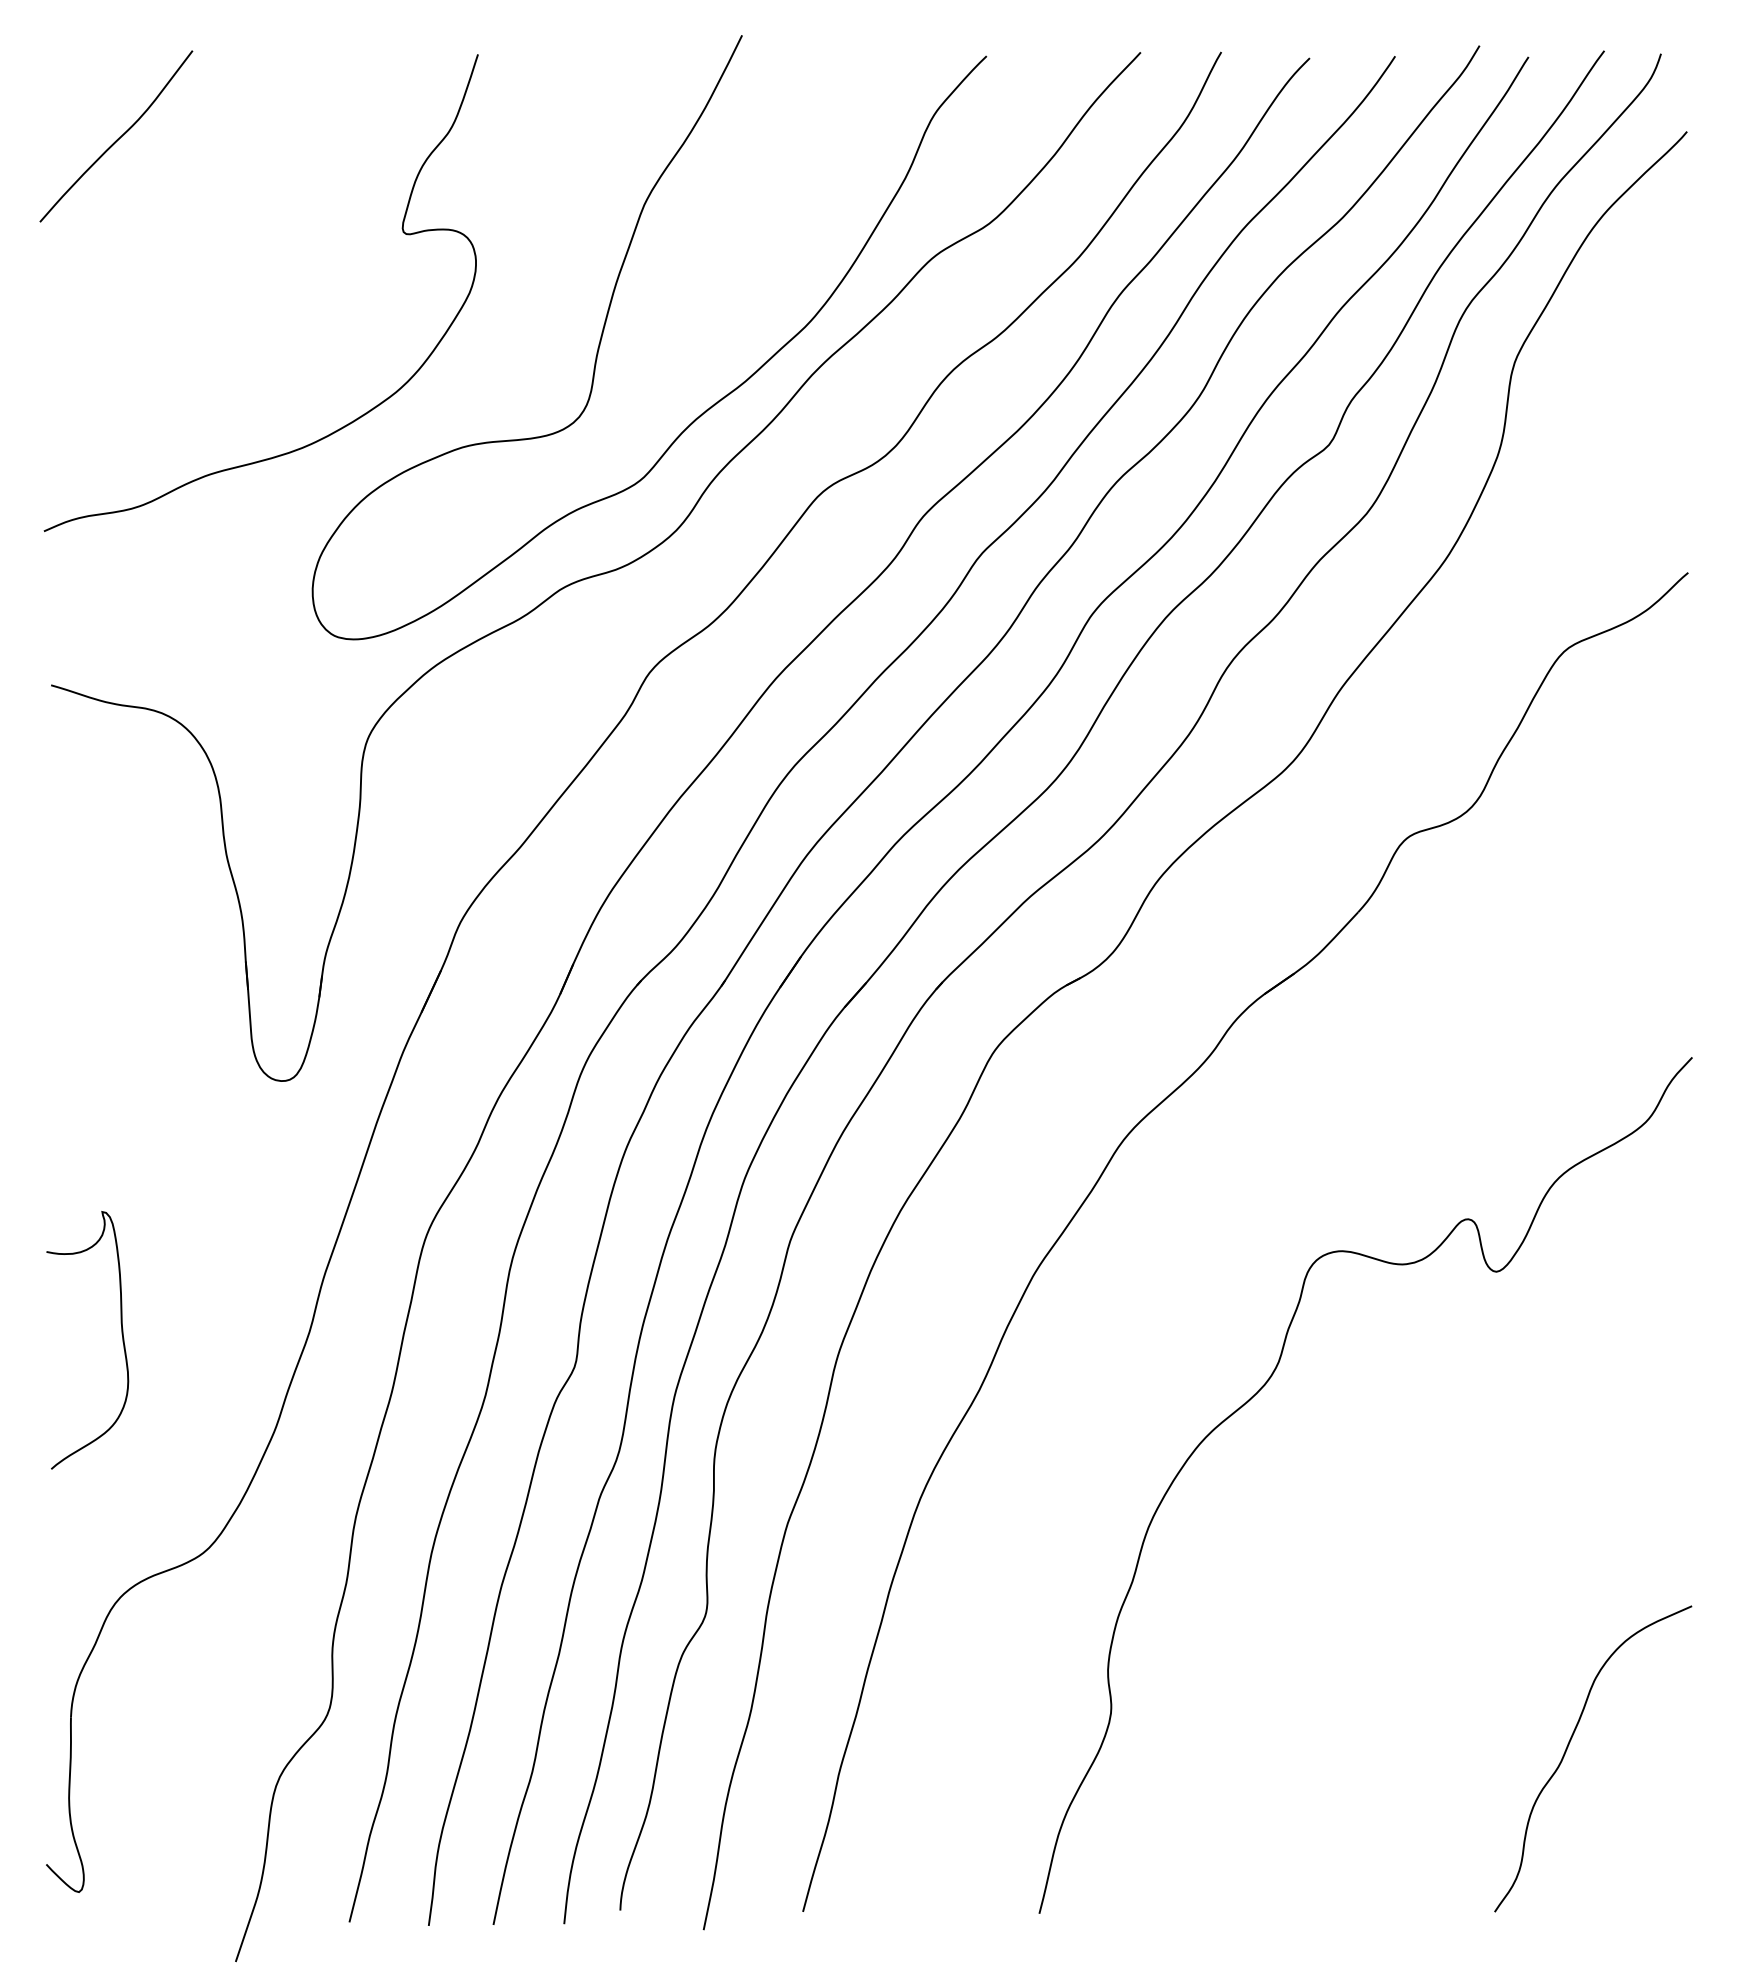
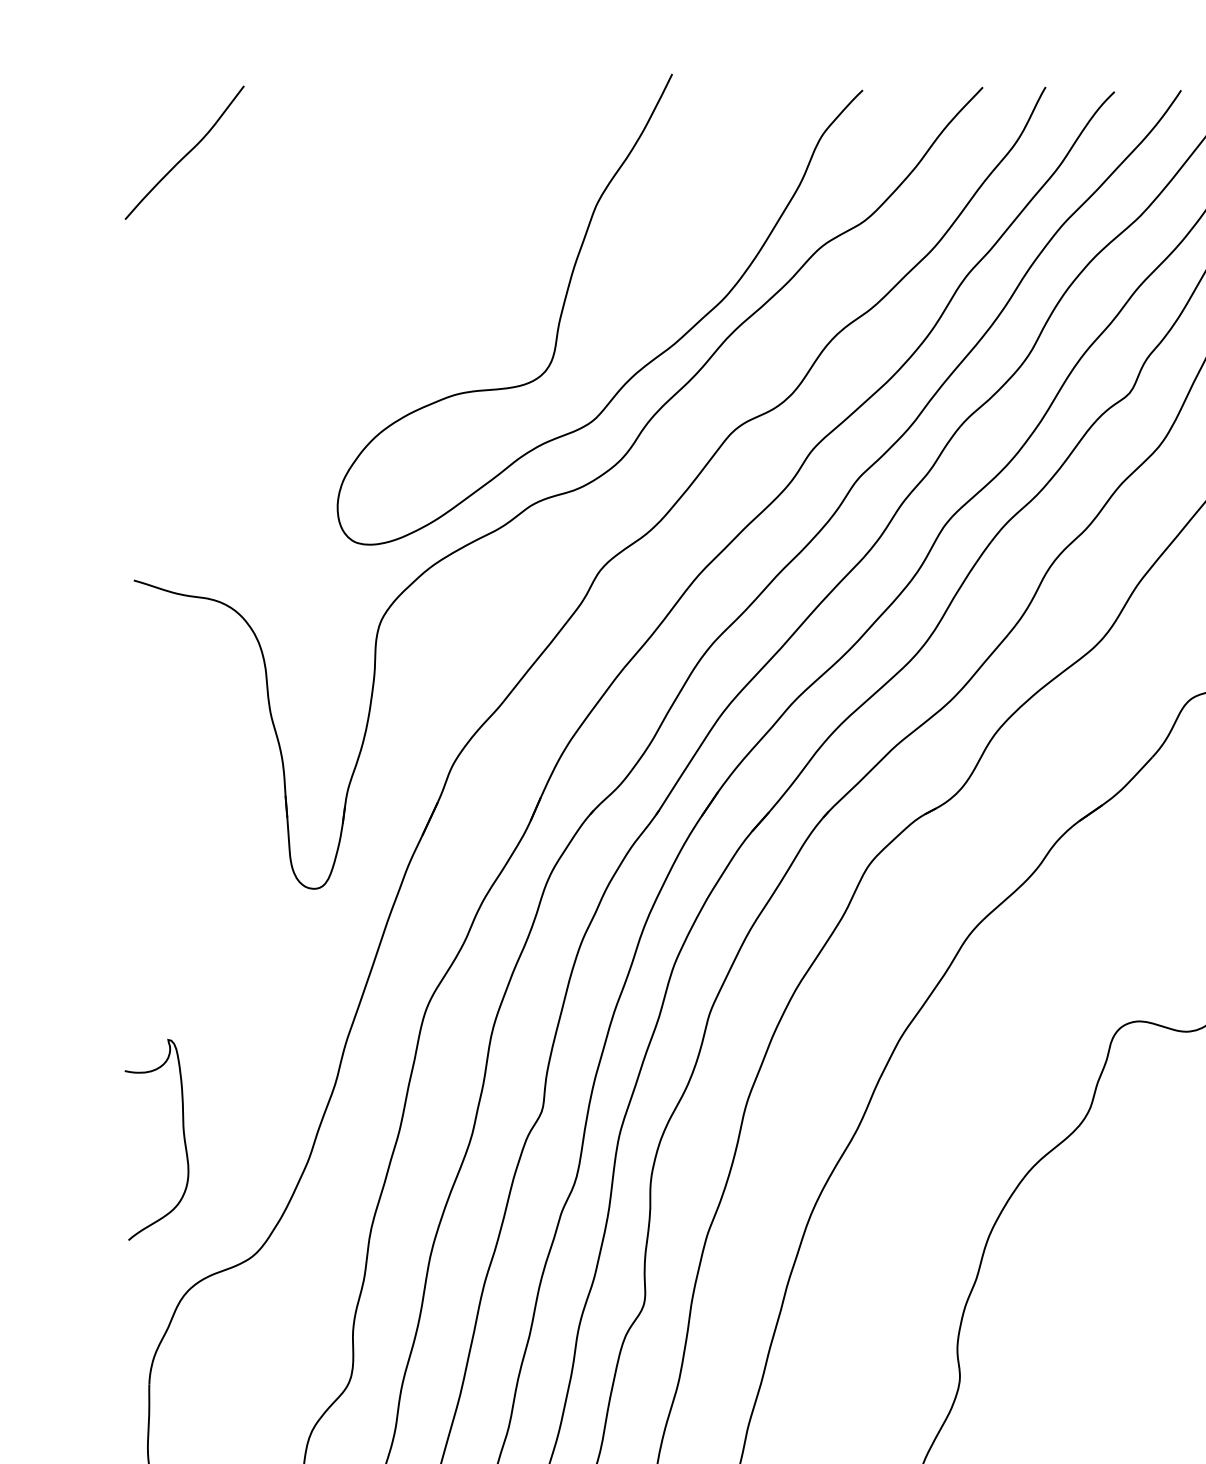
curve: (402, 232) -> (407, 227), removed
curve: (121, 1334) -> (183, 1135), moved

